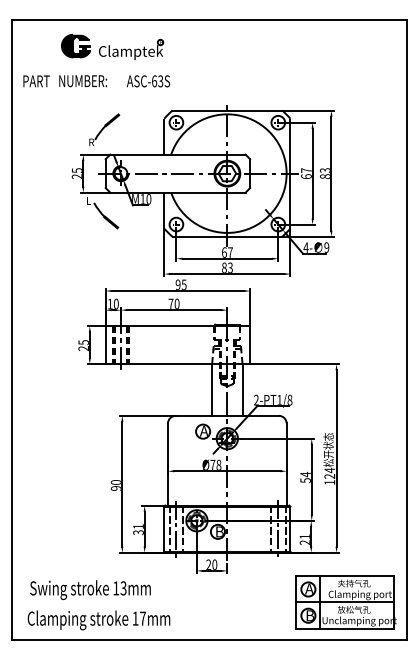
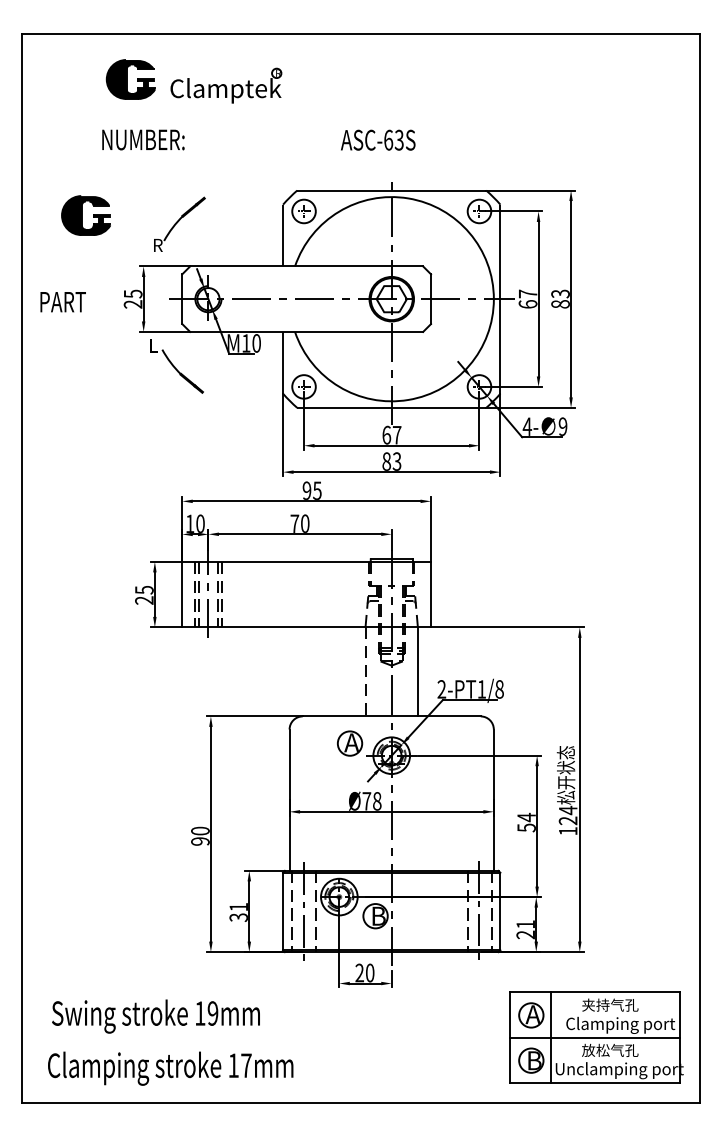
text: (36, 81) -> (63, 302), moved
text: (148, 81) -> (378, 140), moved
part: (49, 124) -> (85, 214), added
line: (212, 390) -> (366, 672), solid -> dashed
text: (123, 588) -> (212, 1013), 13mm -> 19mm

